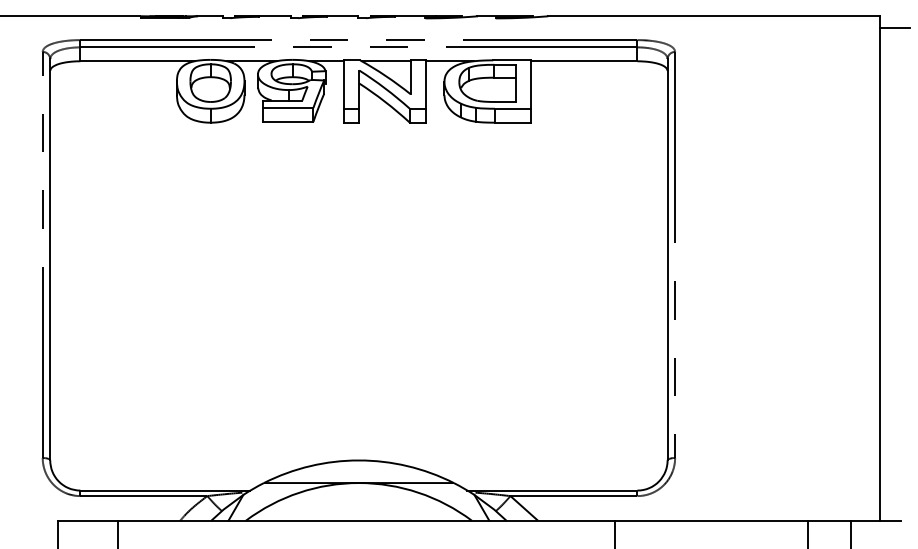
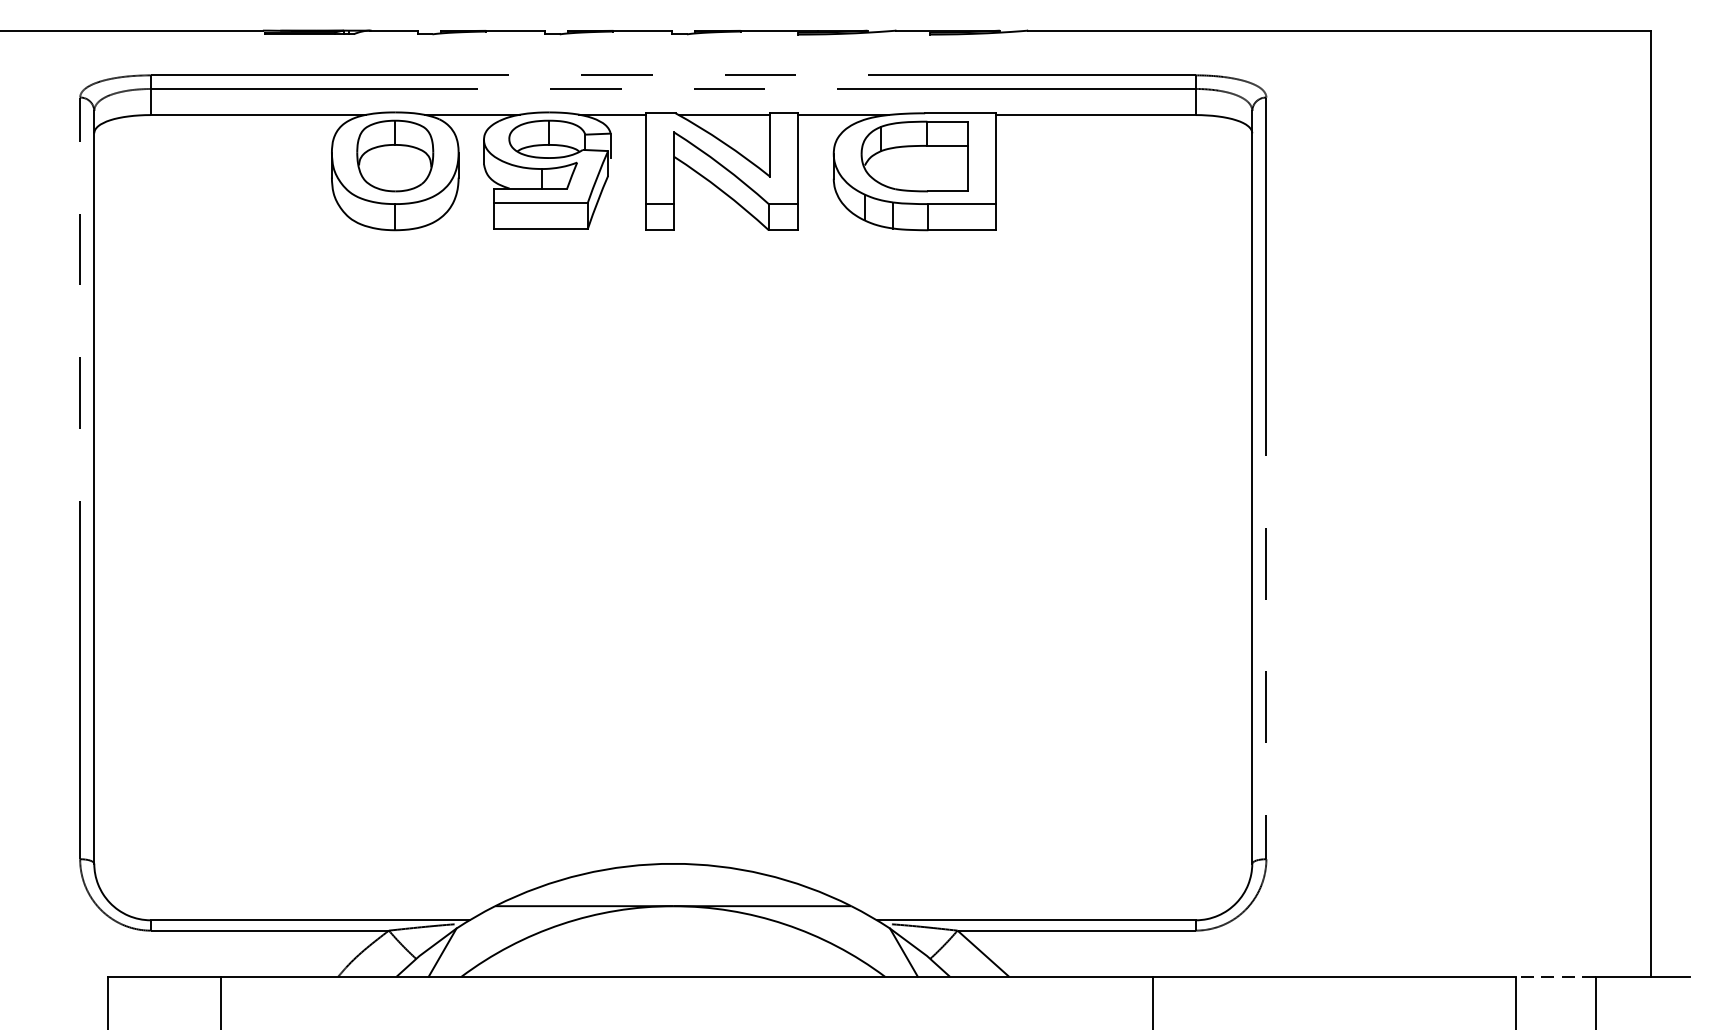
line: (894, 27) -> (1677, 51), removed
line: (828, 520) -> (1554, 976), solid -> dashed

